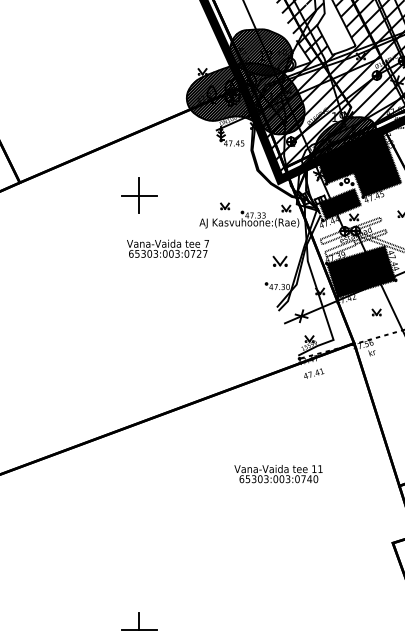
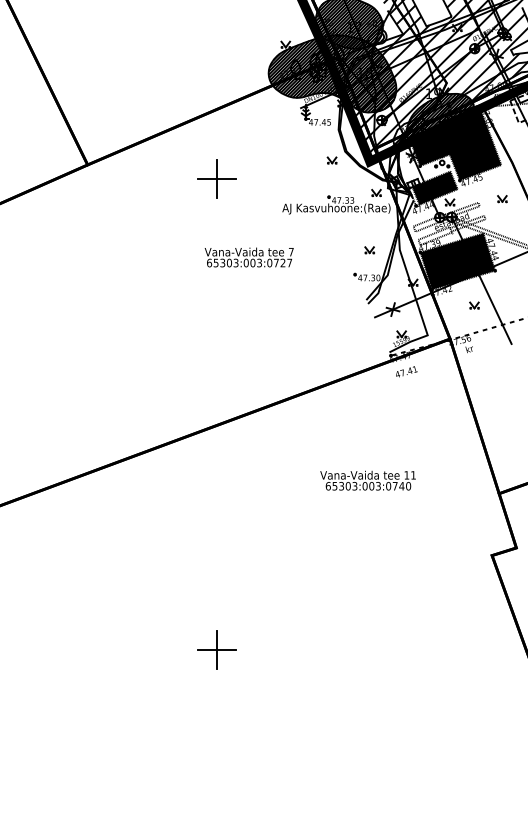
part: (224, 206) -> (331, 160), moved
text: (167, 248) -> (248, 257), moved
part: (279, 261) -> (369, 250), size x0.62

